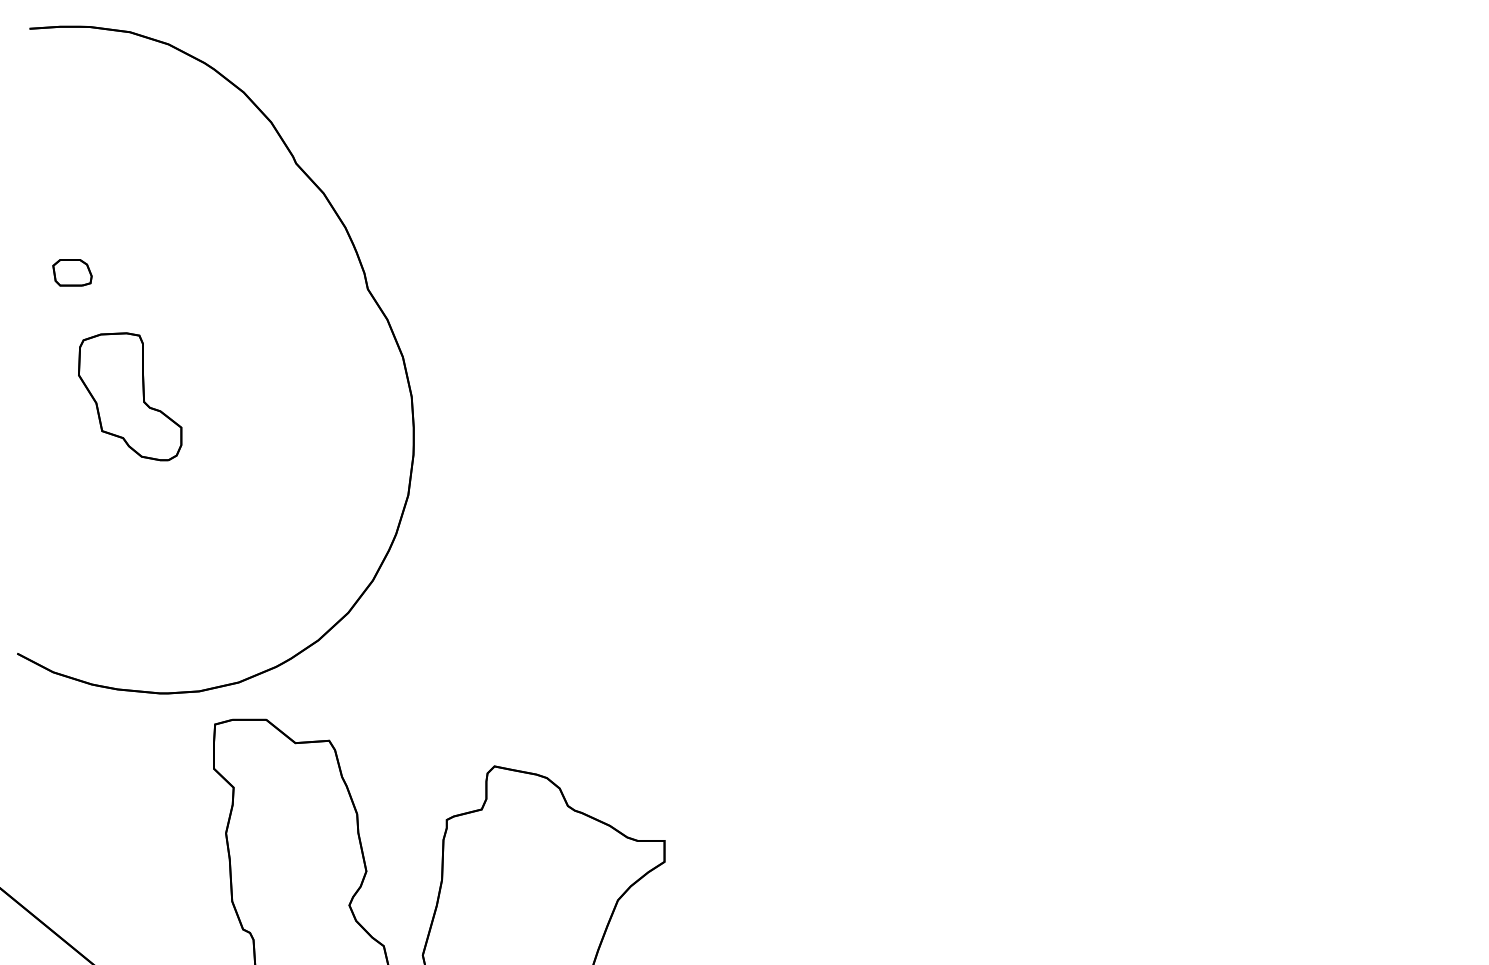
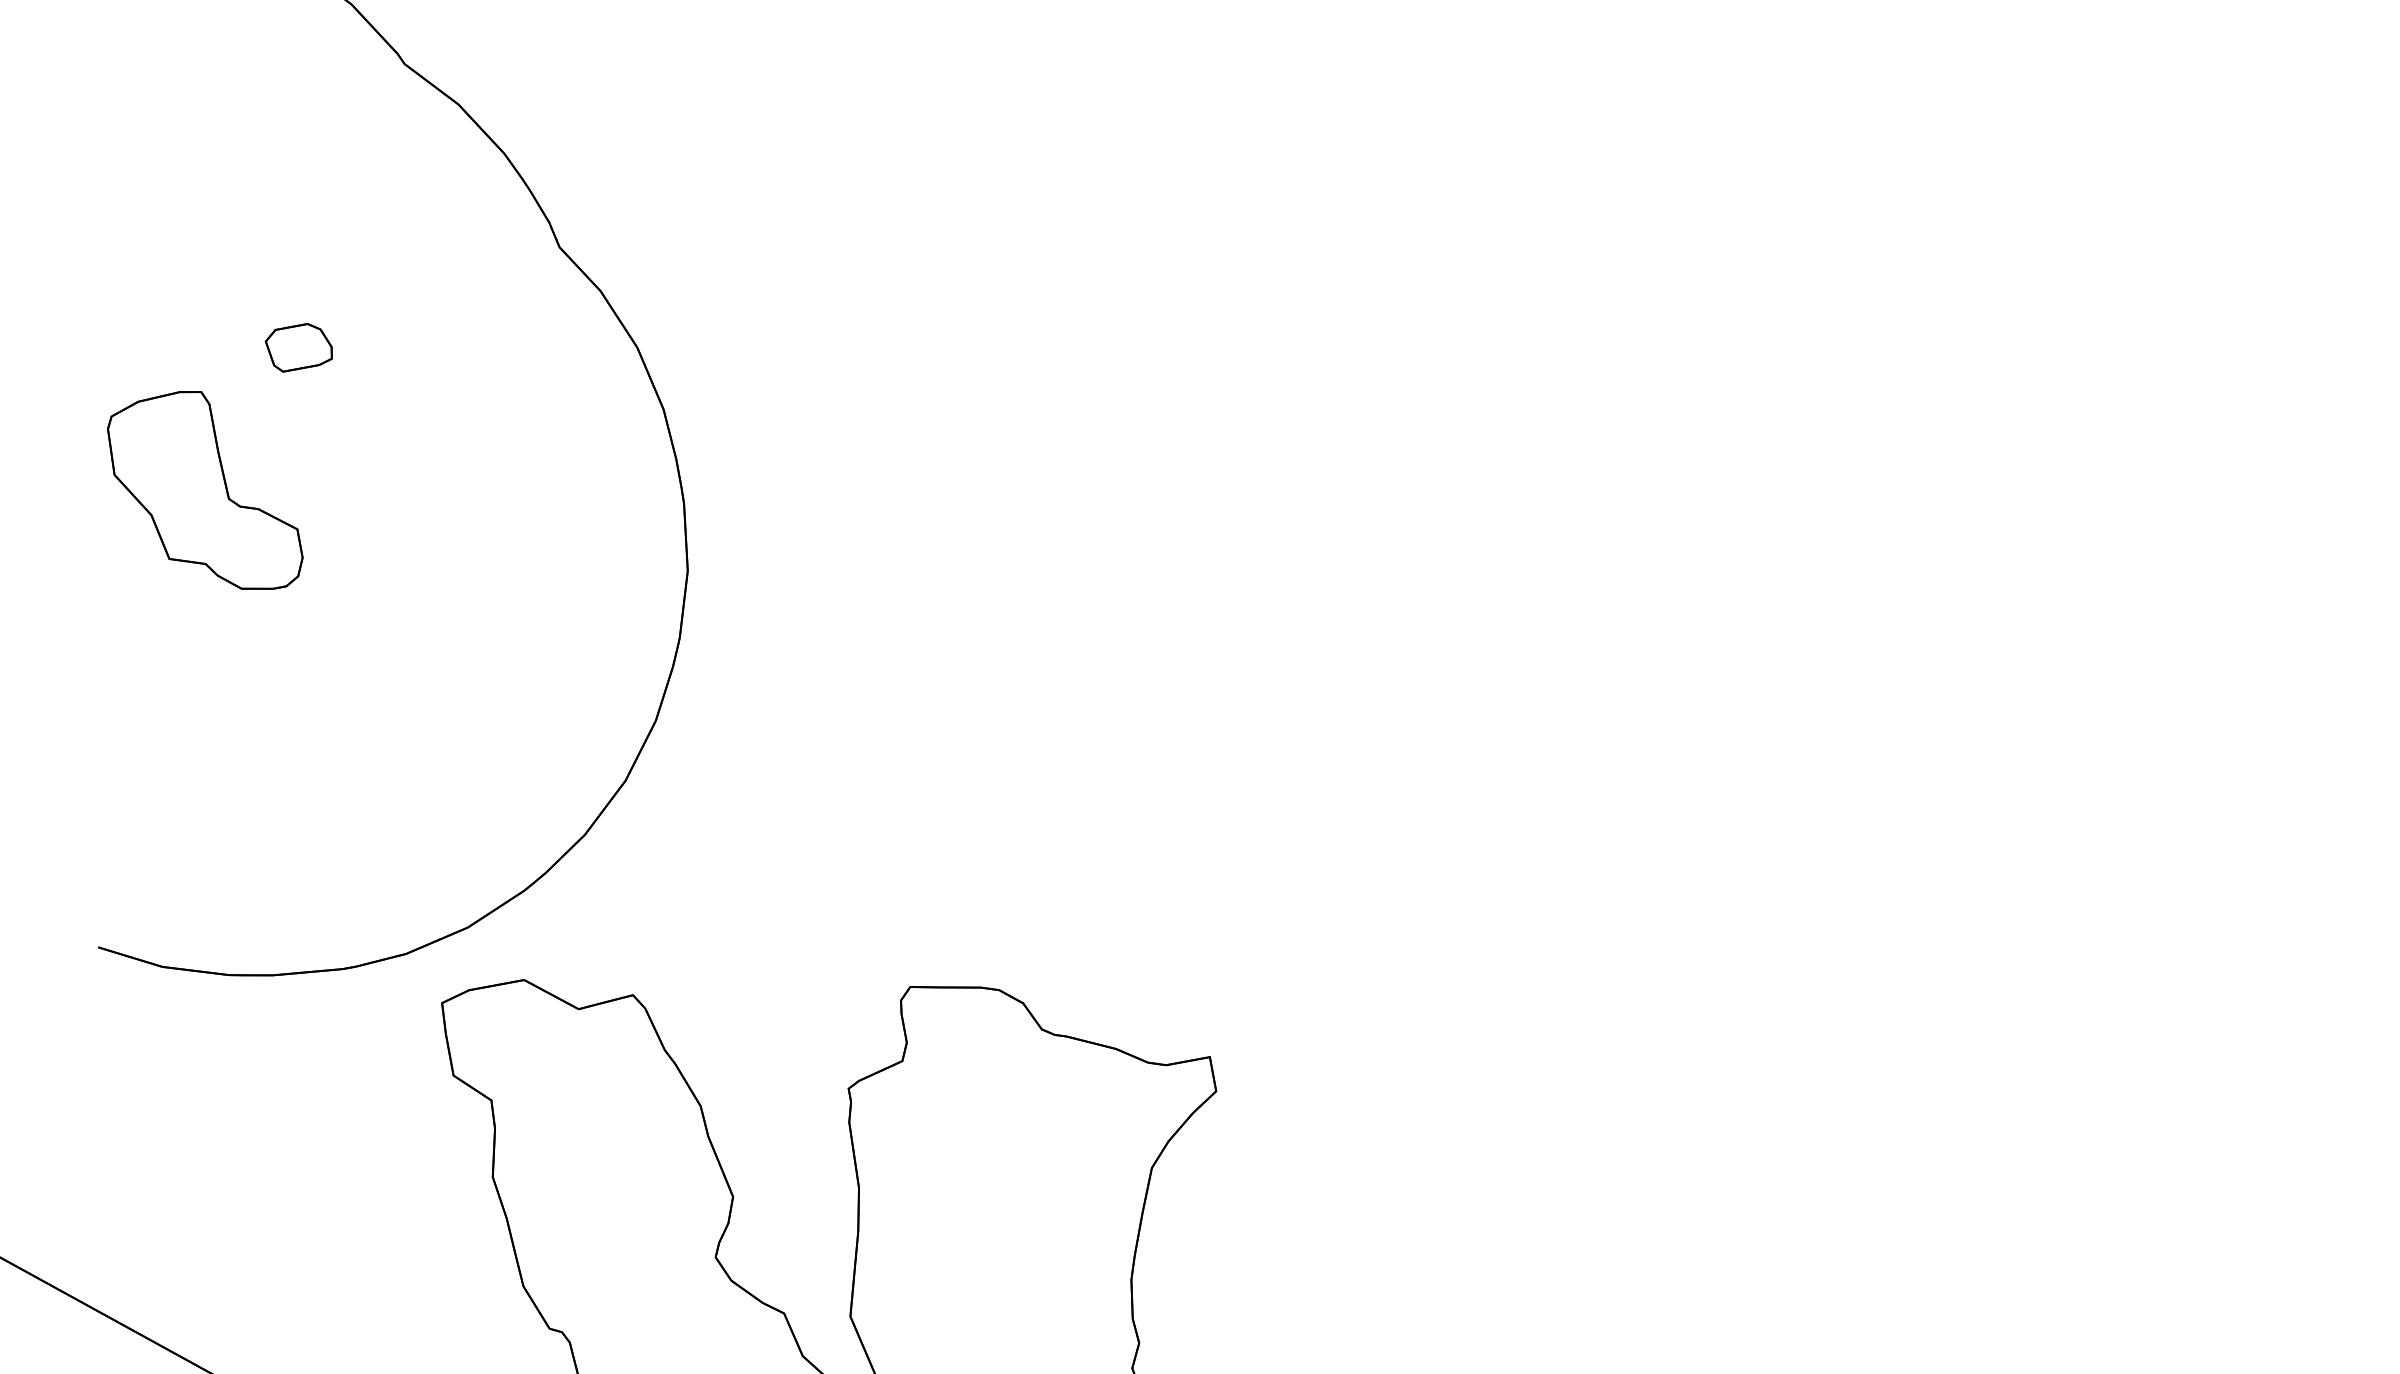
part: (72, 272) -> (299, 346), moved

